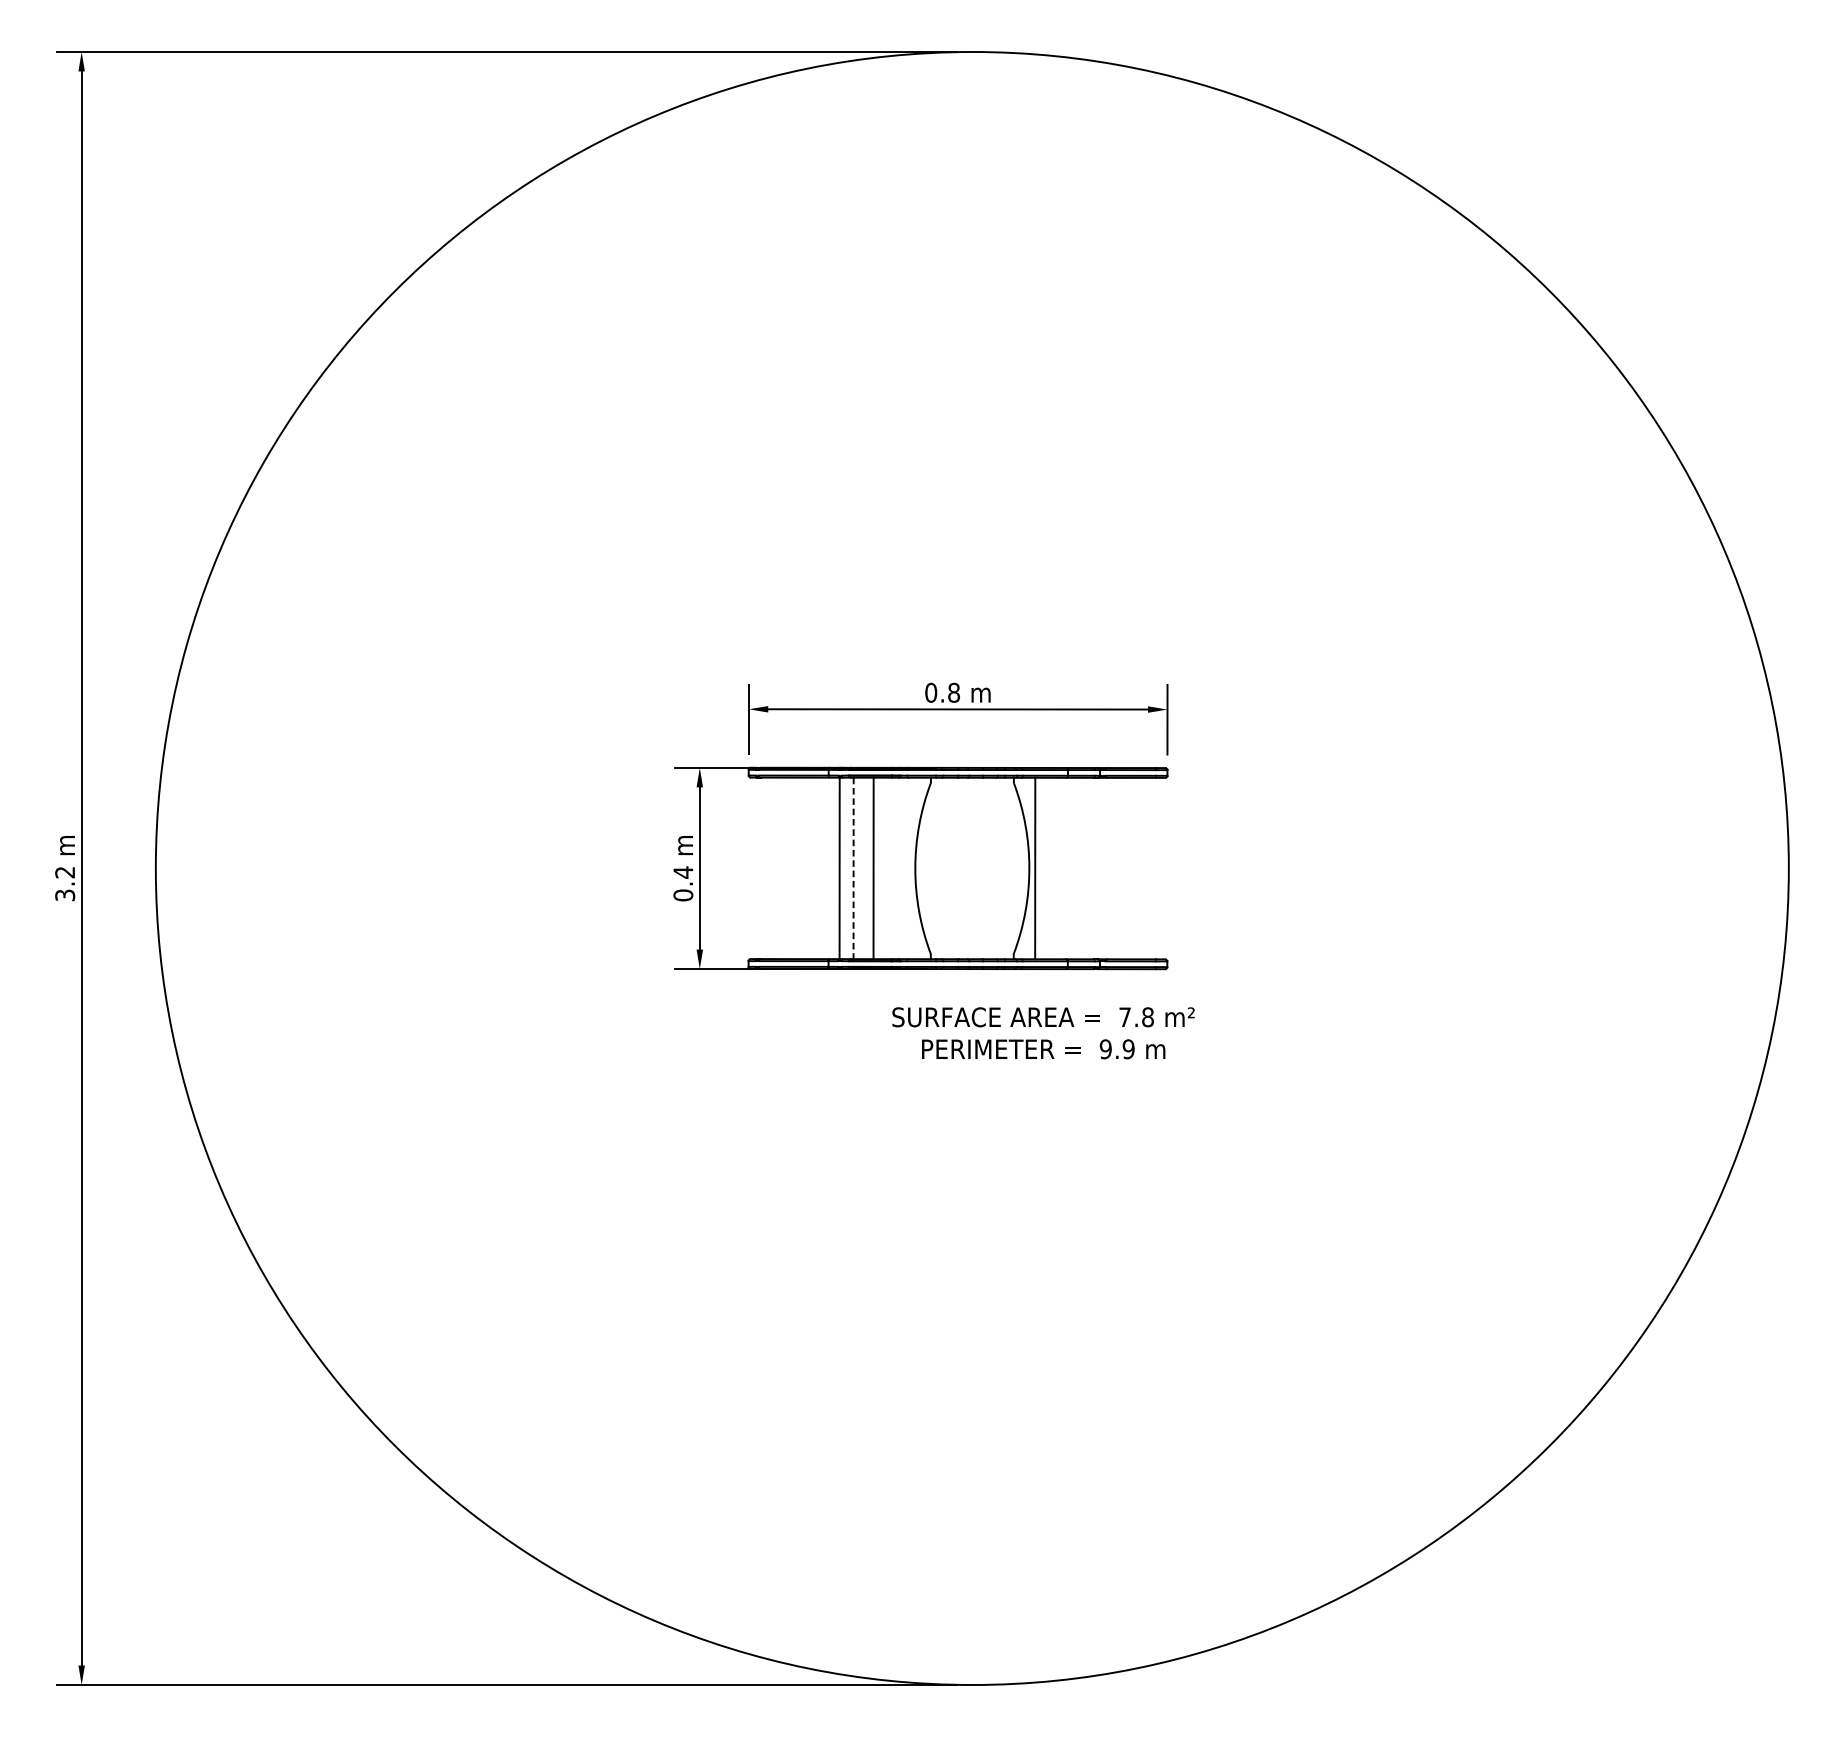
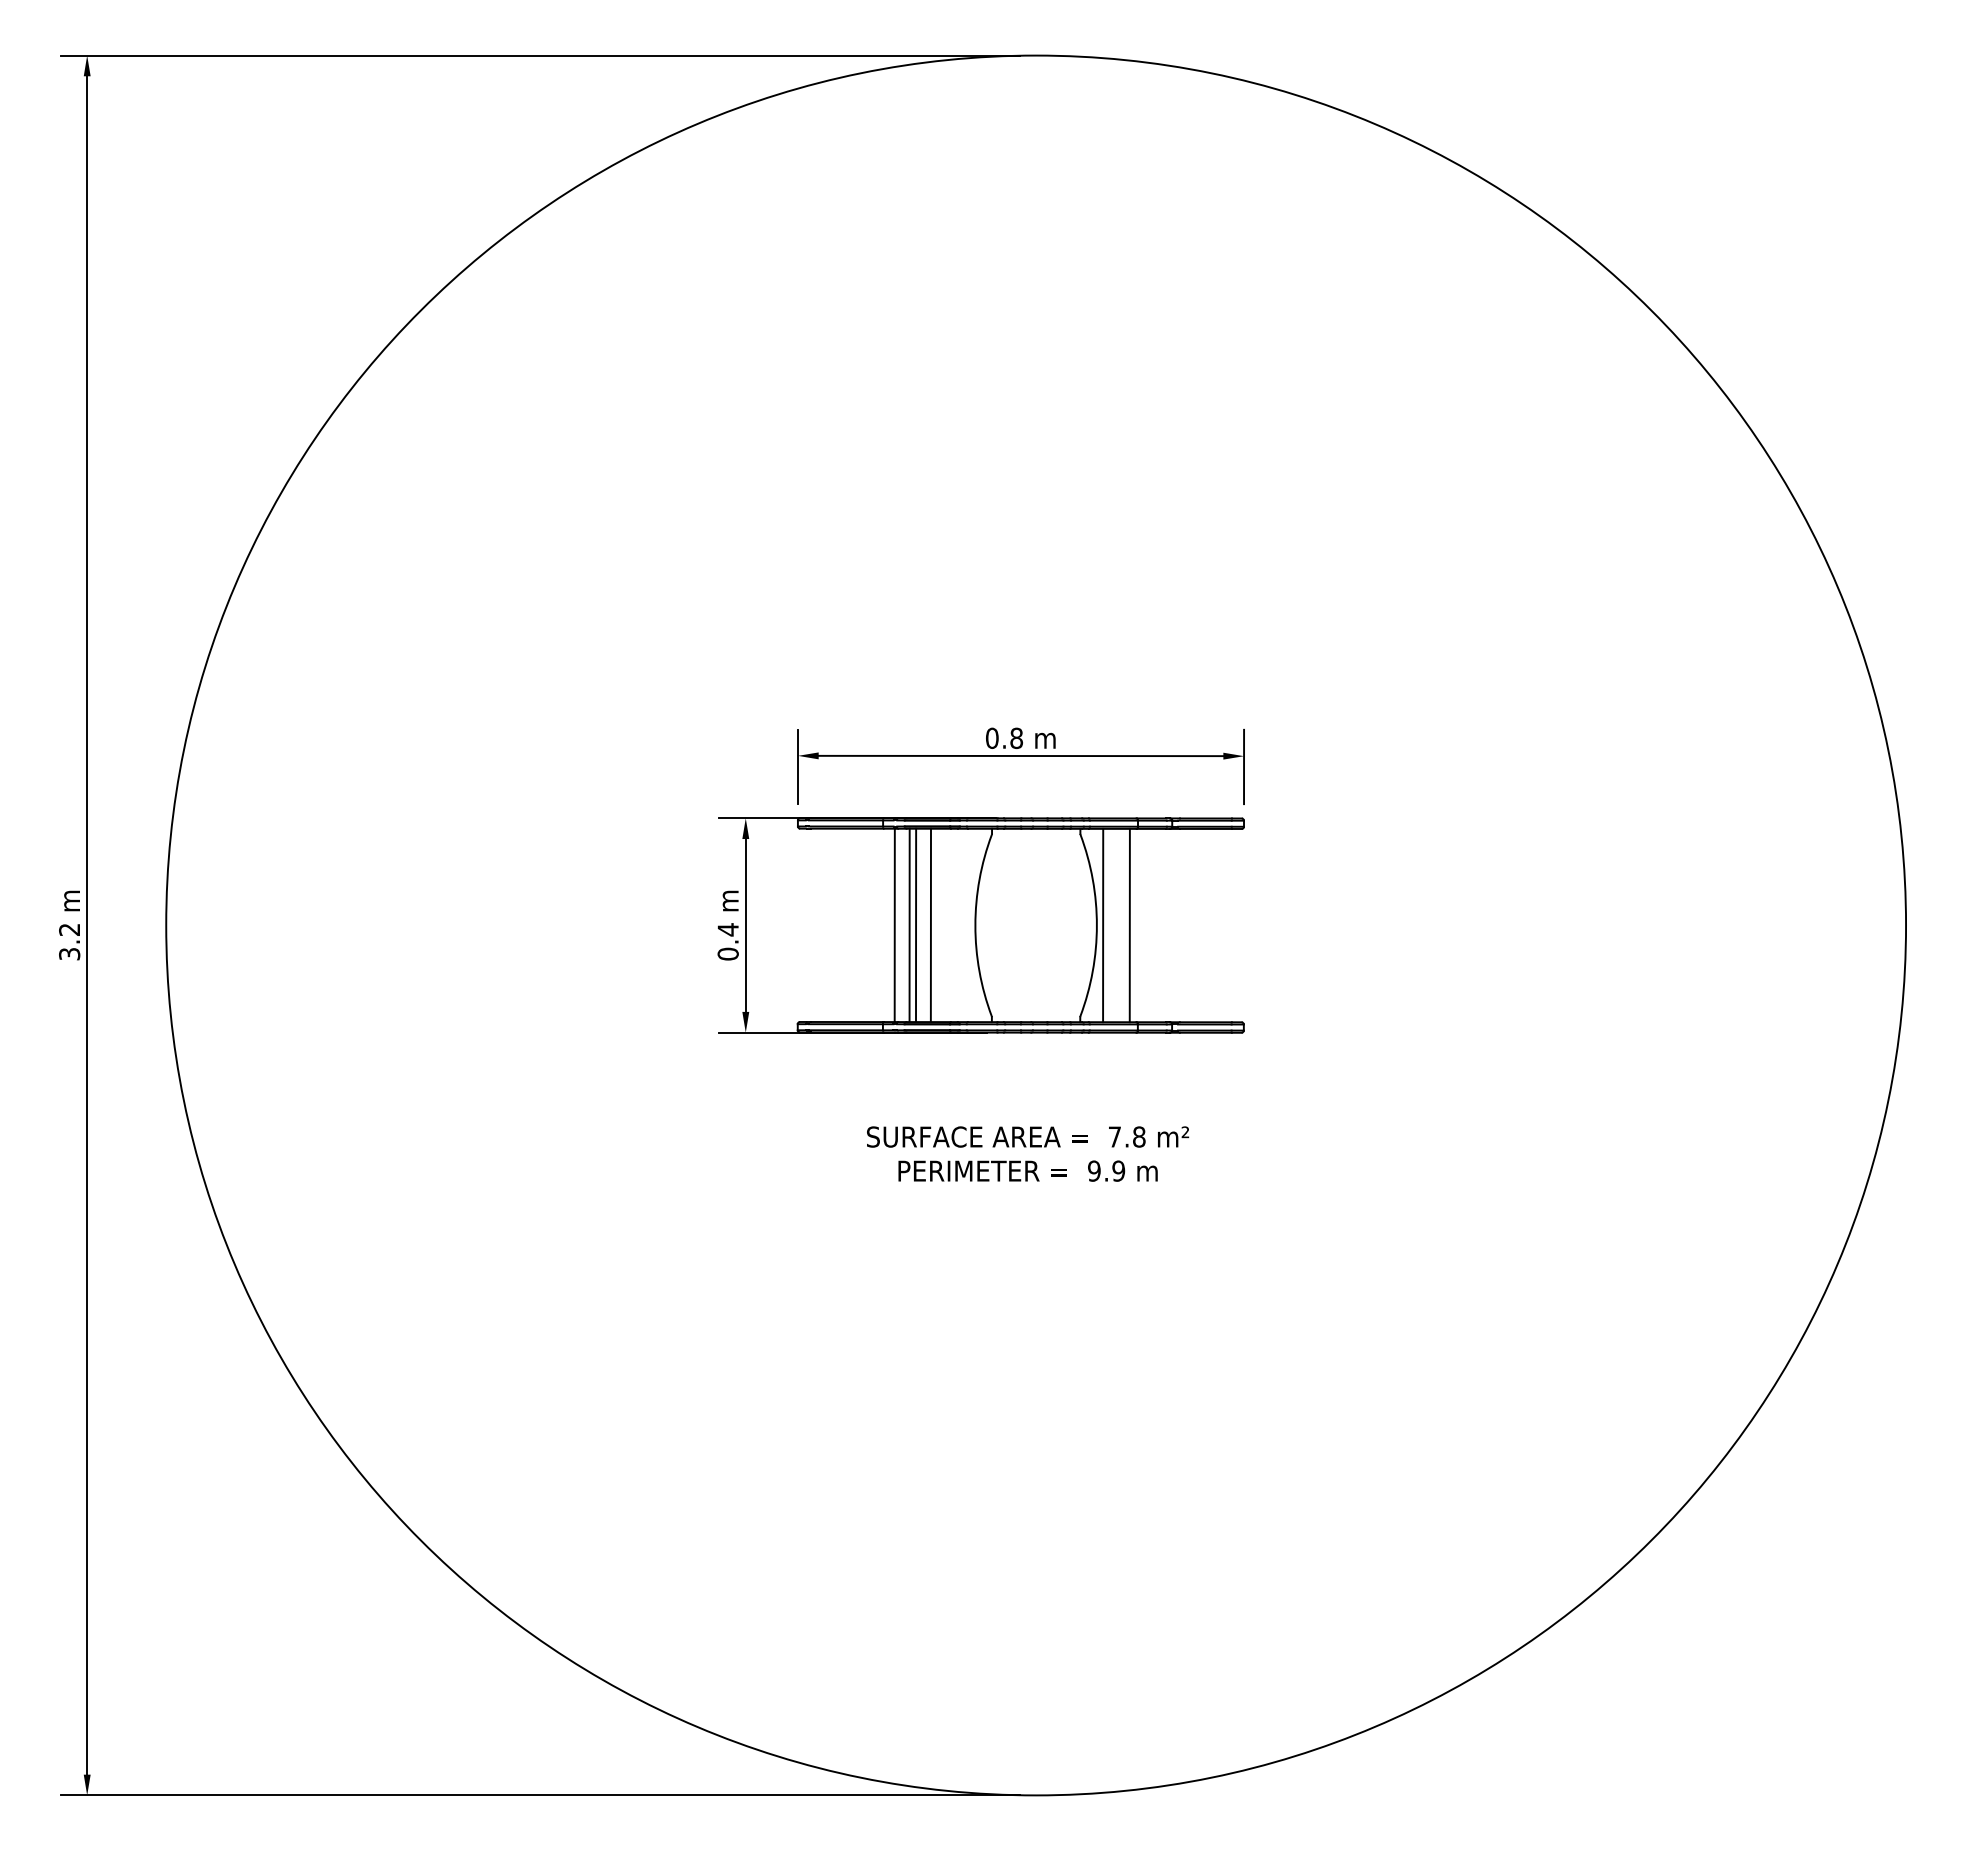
line: (853, 868) -> (909, 925), dashed -> solid
line: (860, 868) -> (916, 925), added
line: (1059, 868) -> (1129, 925), added
text: (1044, 1032) -> (1028, 1153), moved

